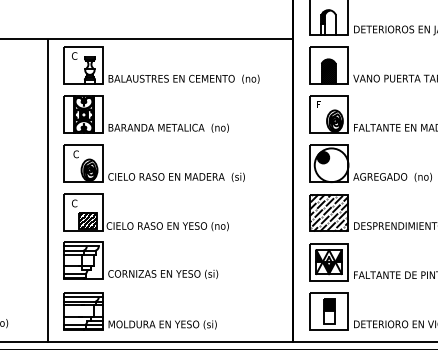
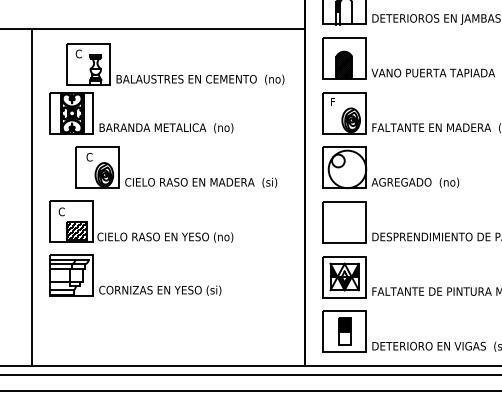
part: (161, 75) -> (175, 75), moved
fill: (323, 157) -> (338, 160), removed
part: (154, 173) -> (176, 178), moved
hatch: (328, 212) -> (344, 221), removed
part: (140, 320) -> (135, 342), removed

